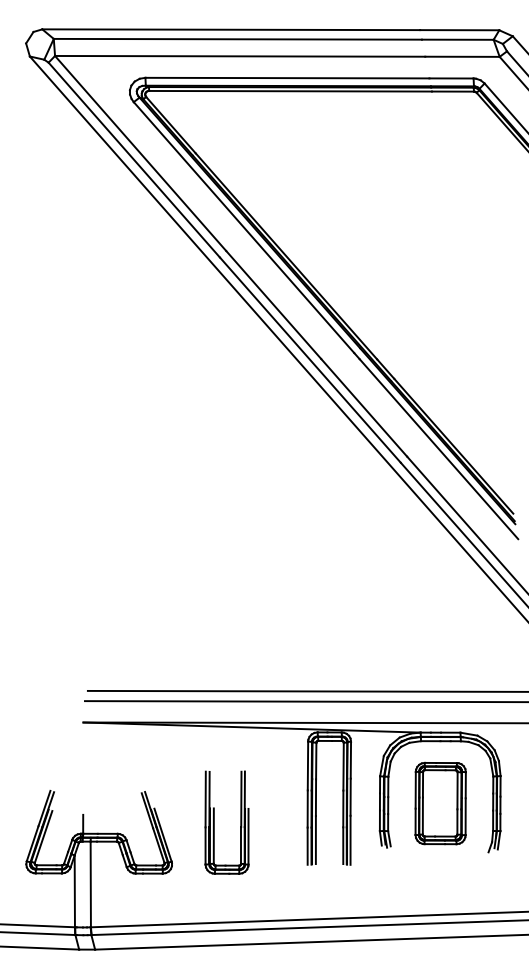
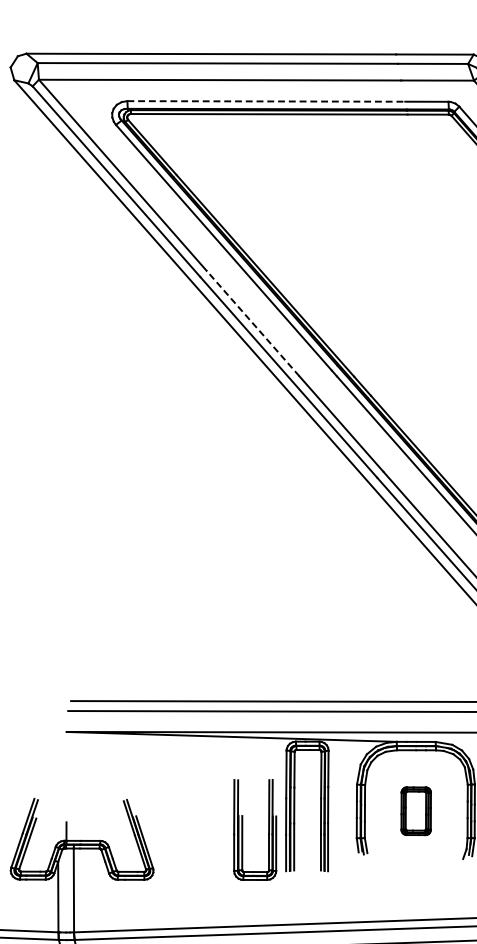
line: (287, 78) -> (266, 101), solid -> dashed
line: (273, 305) -> (252, 323), solid -> dashed
part: (440, 803) -> (416, 811), size x0.6
part: (214, 822) -> (242, 829), moved

